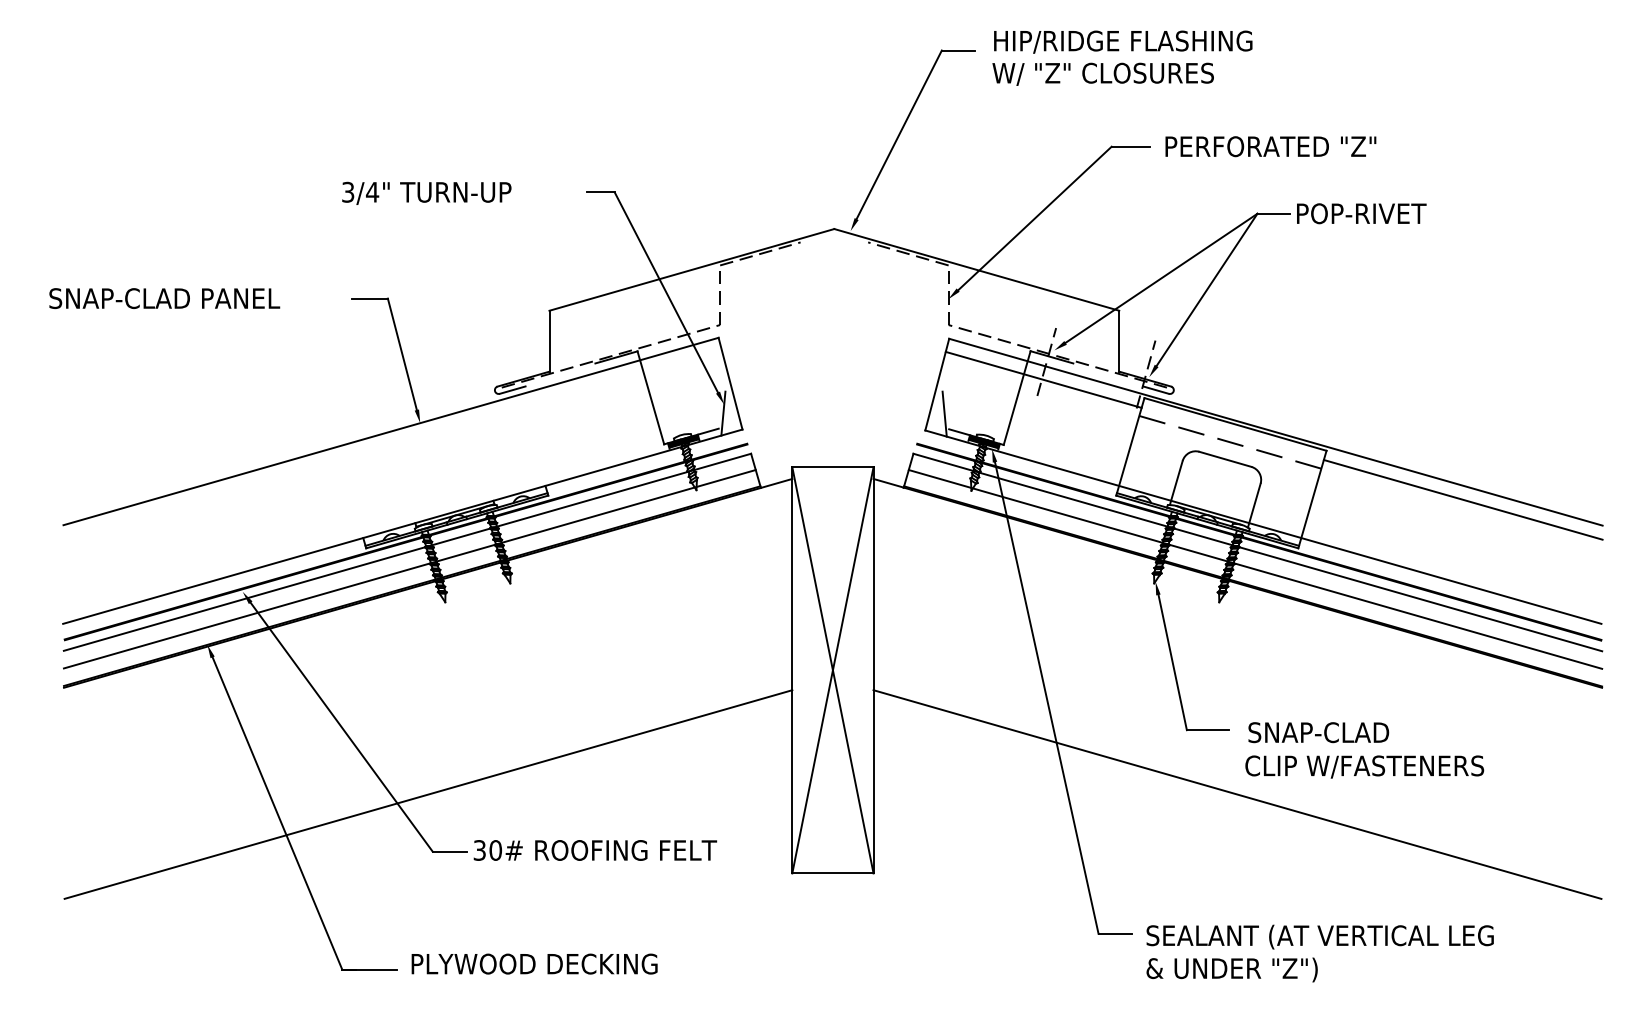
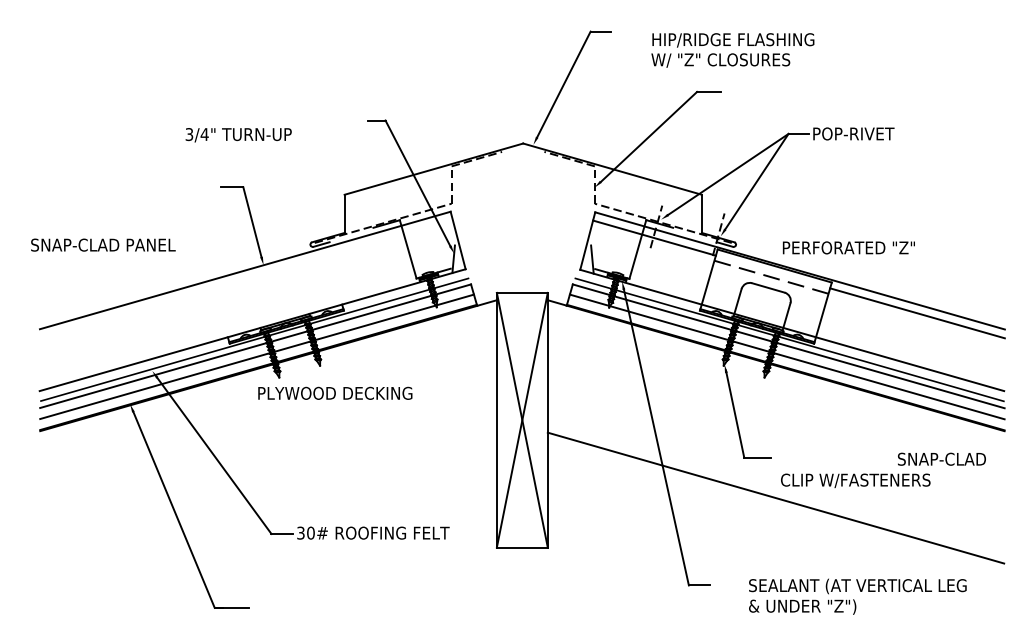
text: (1121, 58) -> (732, 50), moved
text: (1270, 146) -> (848, 247), moved
text: (426, 193) -> (238, 135), moved
text: (164, 297) -> (103, 244), moved
text: (1318, 731) -> (941, 458), moved
line: (428, 793) -> (268, 497), removed
text: (1319, 953) -> (857, 596), moved
text: (534, 962) -> (335, 392), moved

